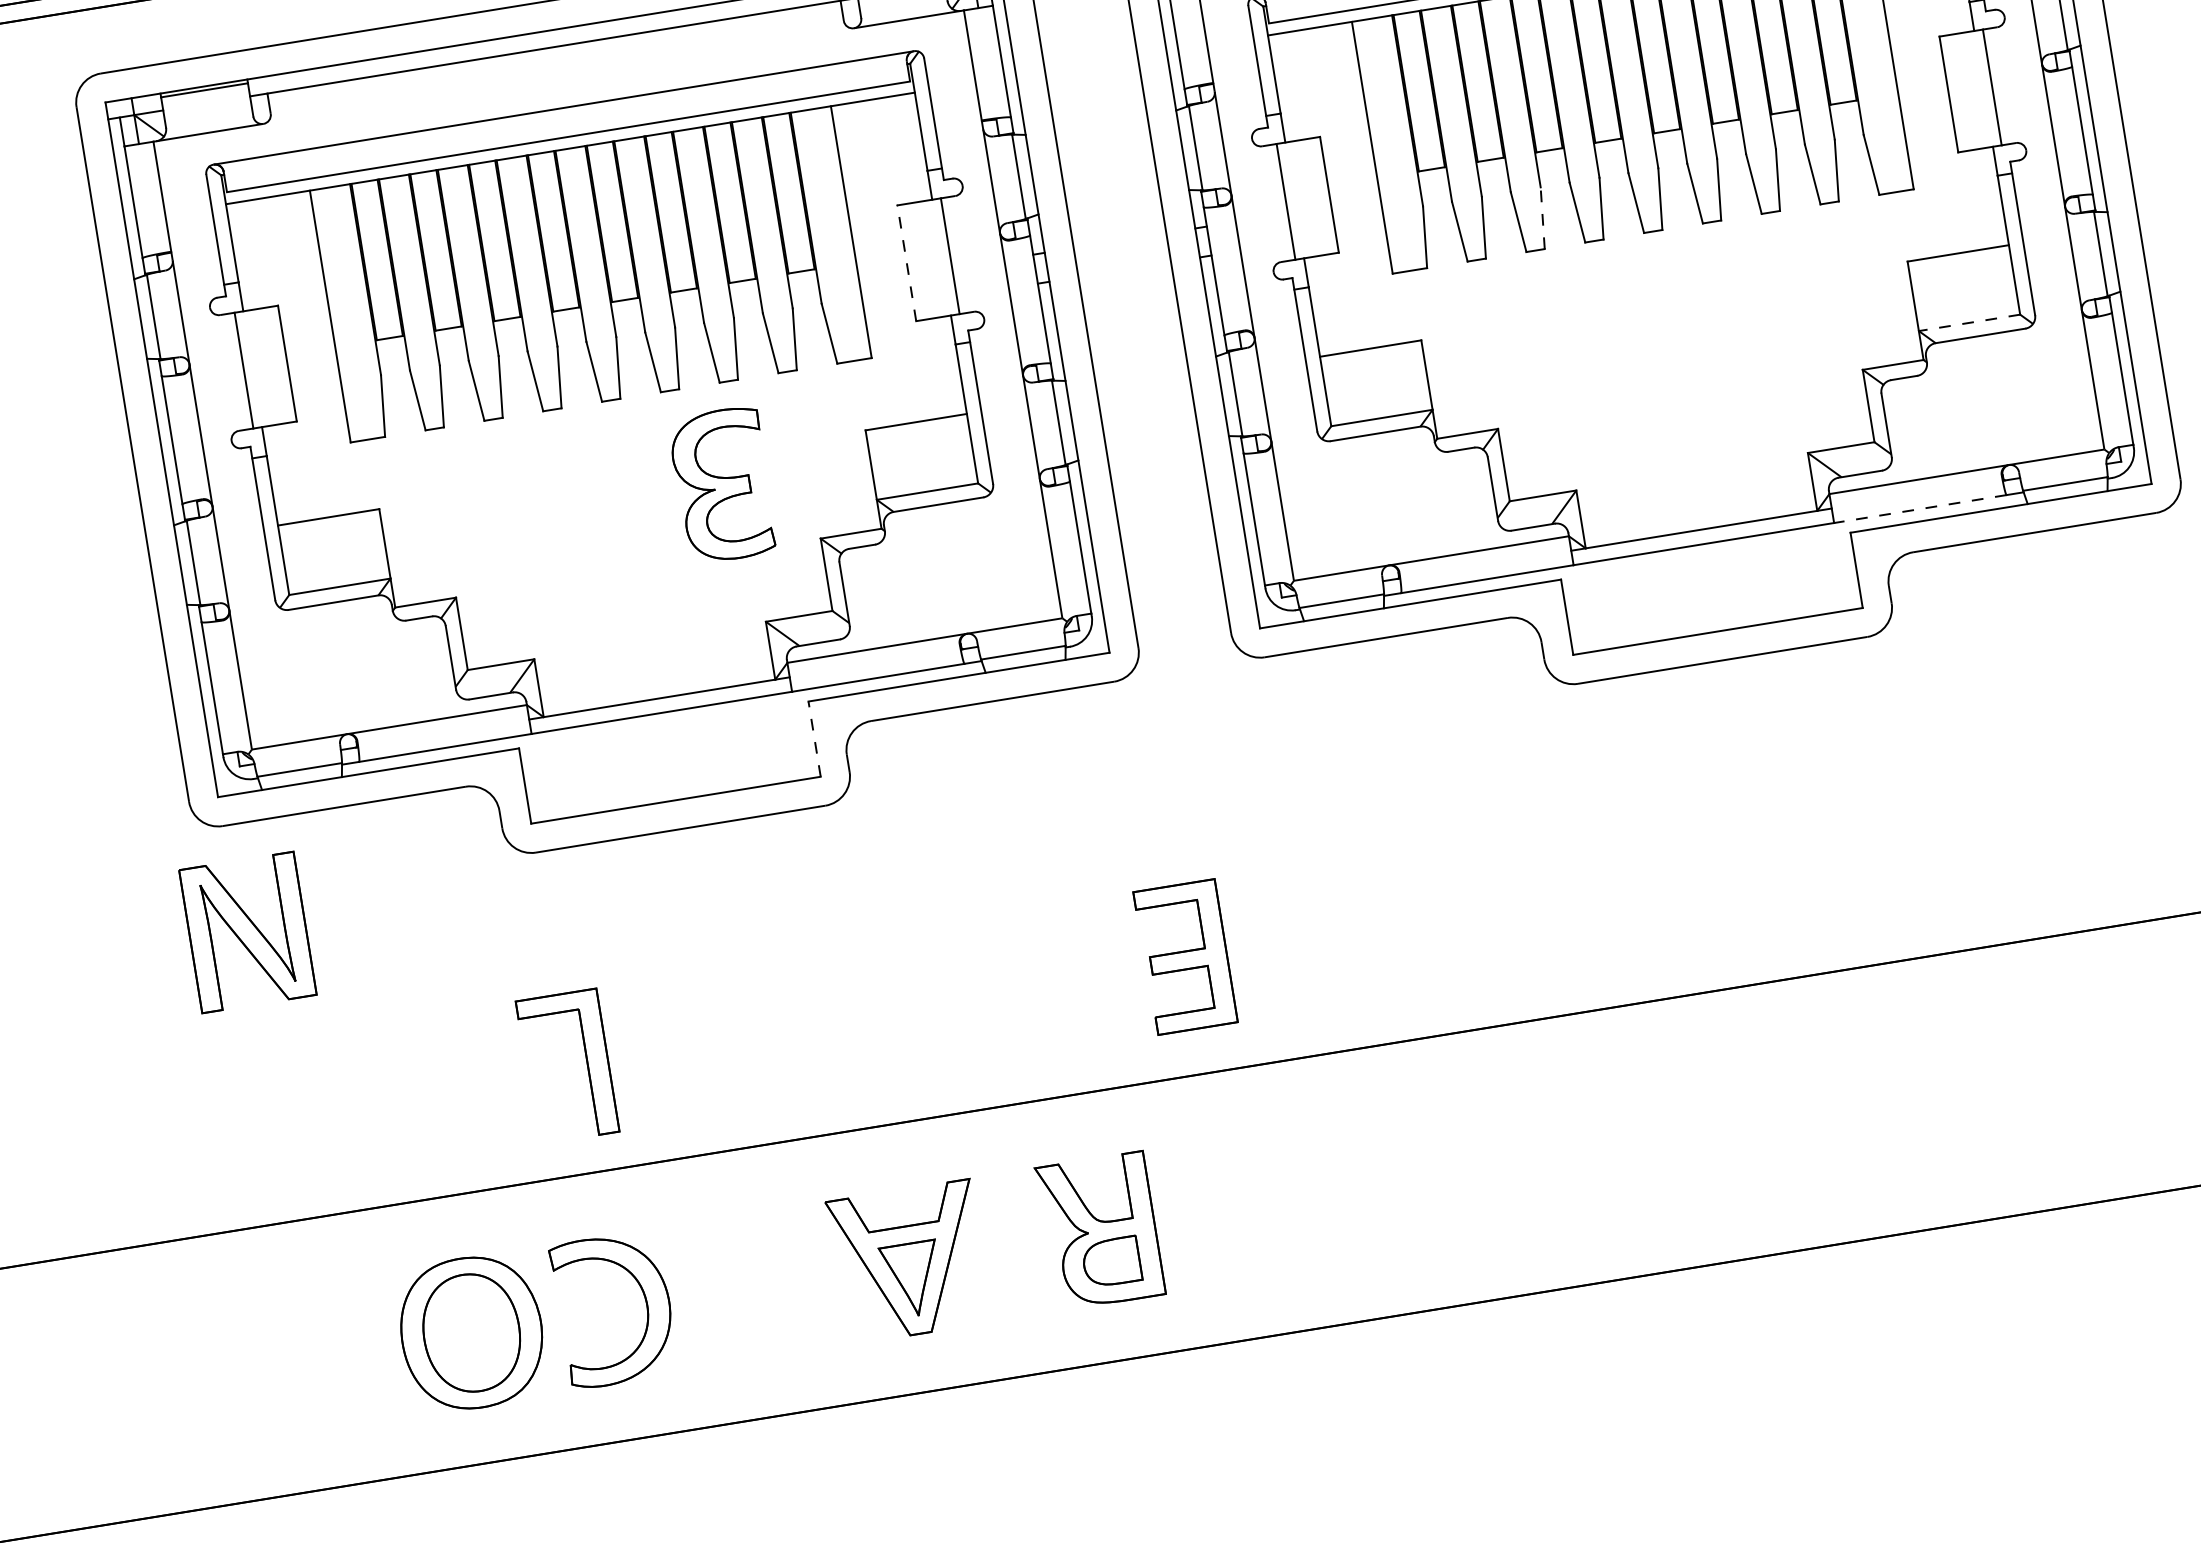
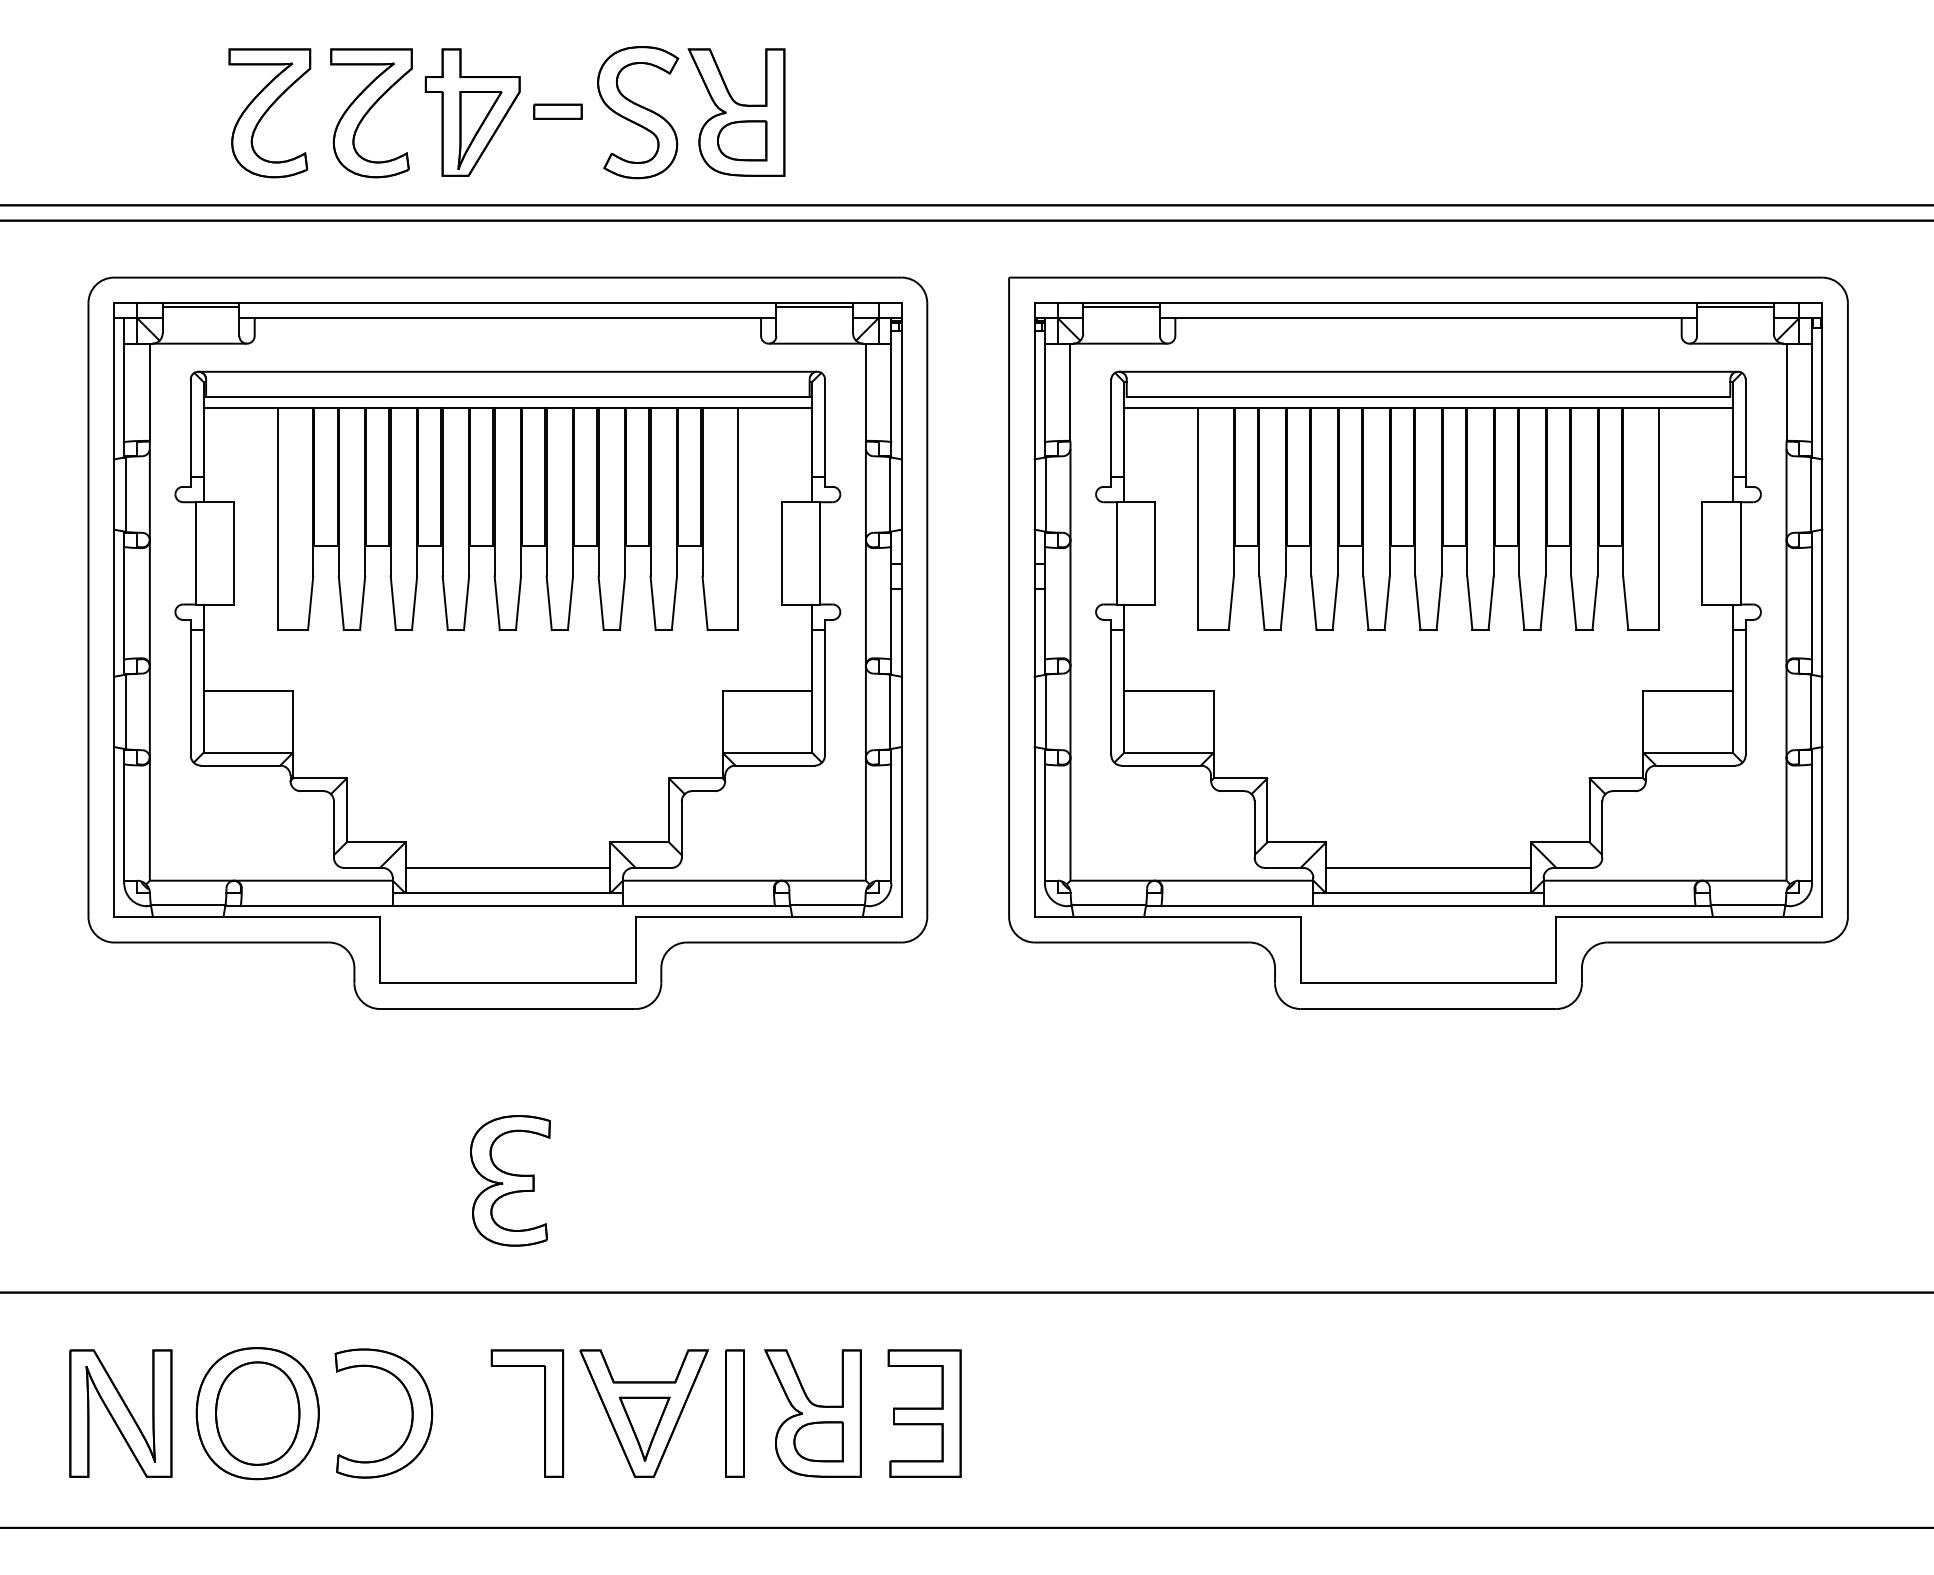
line: (1543, 218) -> (1335, 603), dashed -> solid
line: (906, 262) -> (781, 552), dashed -> solid
line: (1969, 322) -> (1688, 752), dashed -> solid
part: (723, 484) -> (510, 1180), moved
line: (1696, 500) -> (1428, 867), added
line: (1920, 509) -> (1619, 906), dashed -> solid
line: (654, 669) -> (507, 867), added
line: (814, 738) -> (635, 949), dashed -> solid
part: (247, 932) -> (120, 1413), moved
part: (1185, 957) -> (924, 1413), moved
part: (586, 1063) -> (544, 1413), moved
part: (1011, 1245) -> (734, 1413), added

